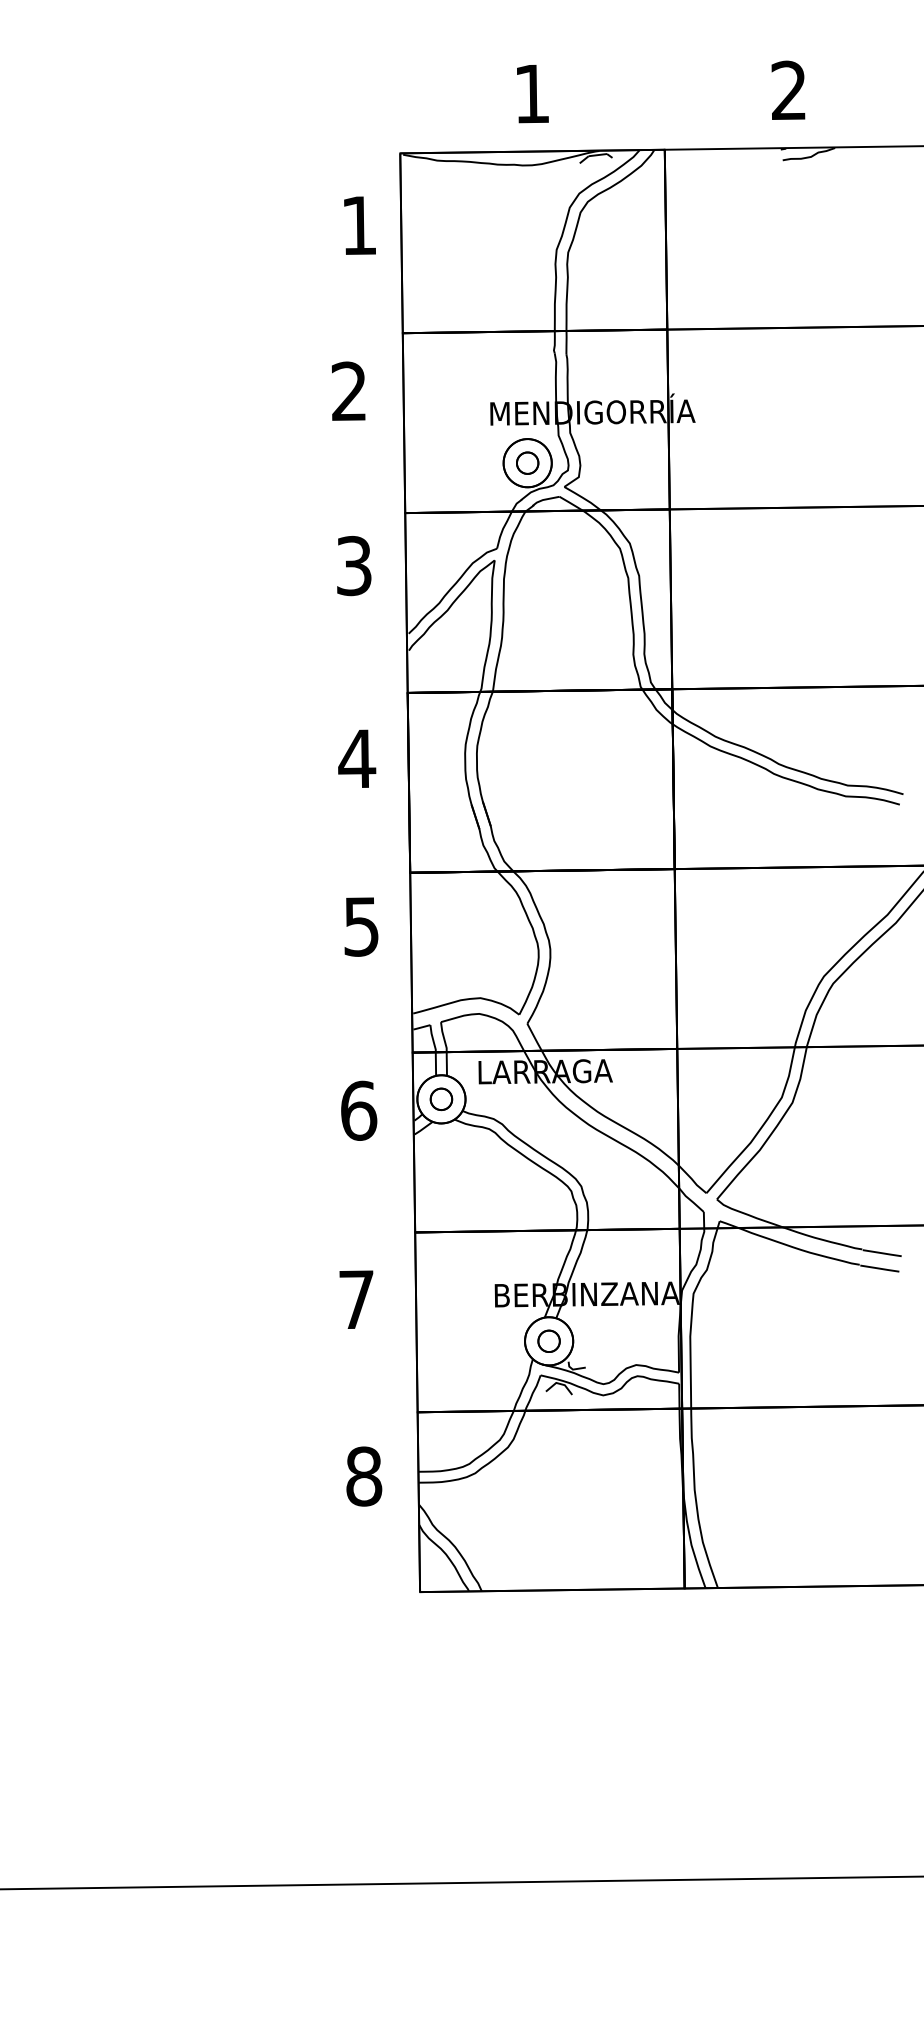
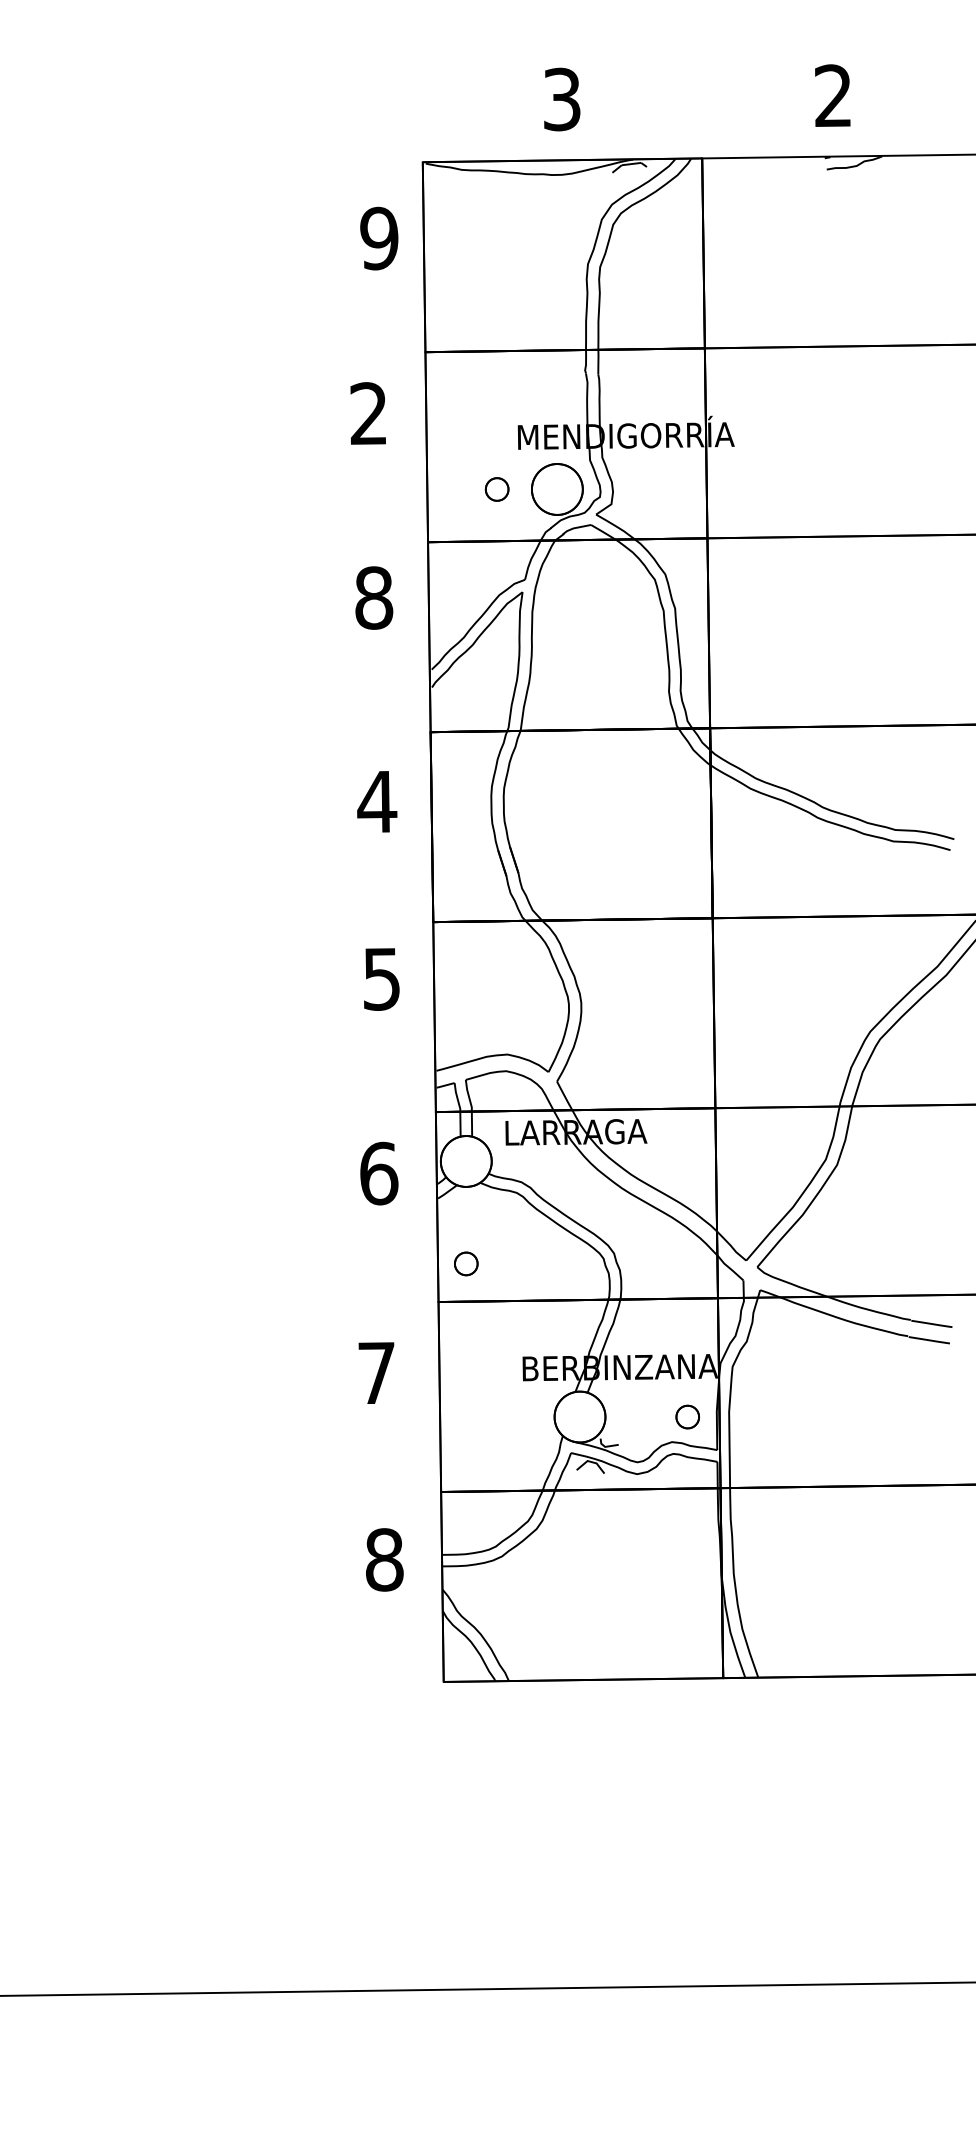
text: (532, 94) -> (562, 100), 1 -> 3
text: (359, 225) -> (379, 238), 1 -> 9
part: (527, 462) -> (496, 488), moved
text: (354, 566) -> (374, 598), 3 -> 8
part: (441, 1099) -> (466, 1264), moved
part: (548, 1340) -> (687, 1416), moved

